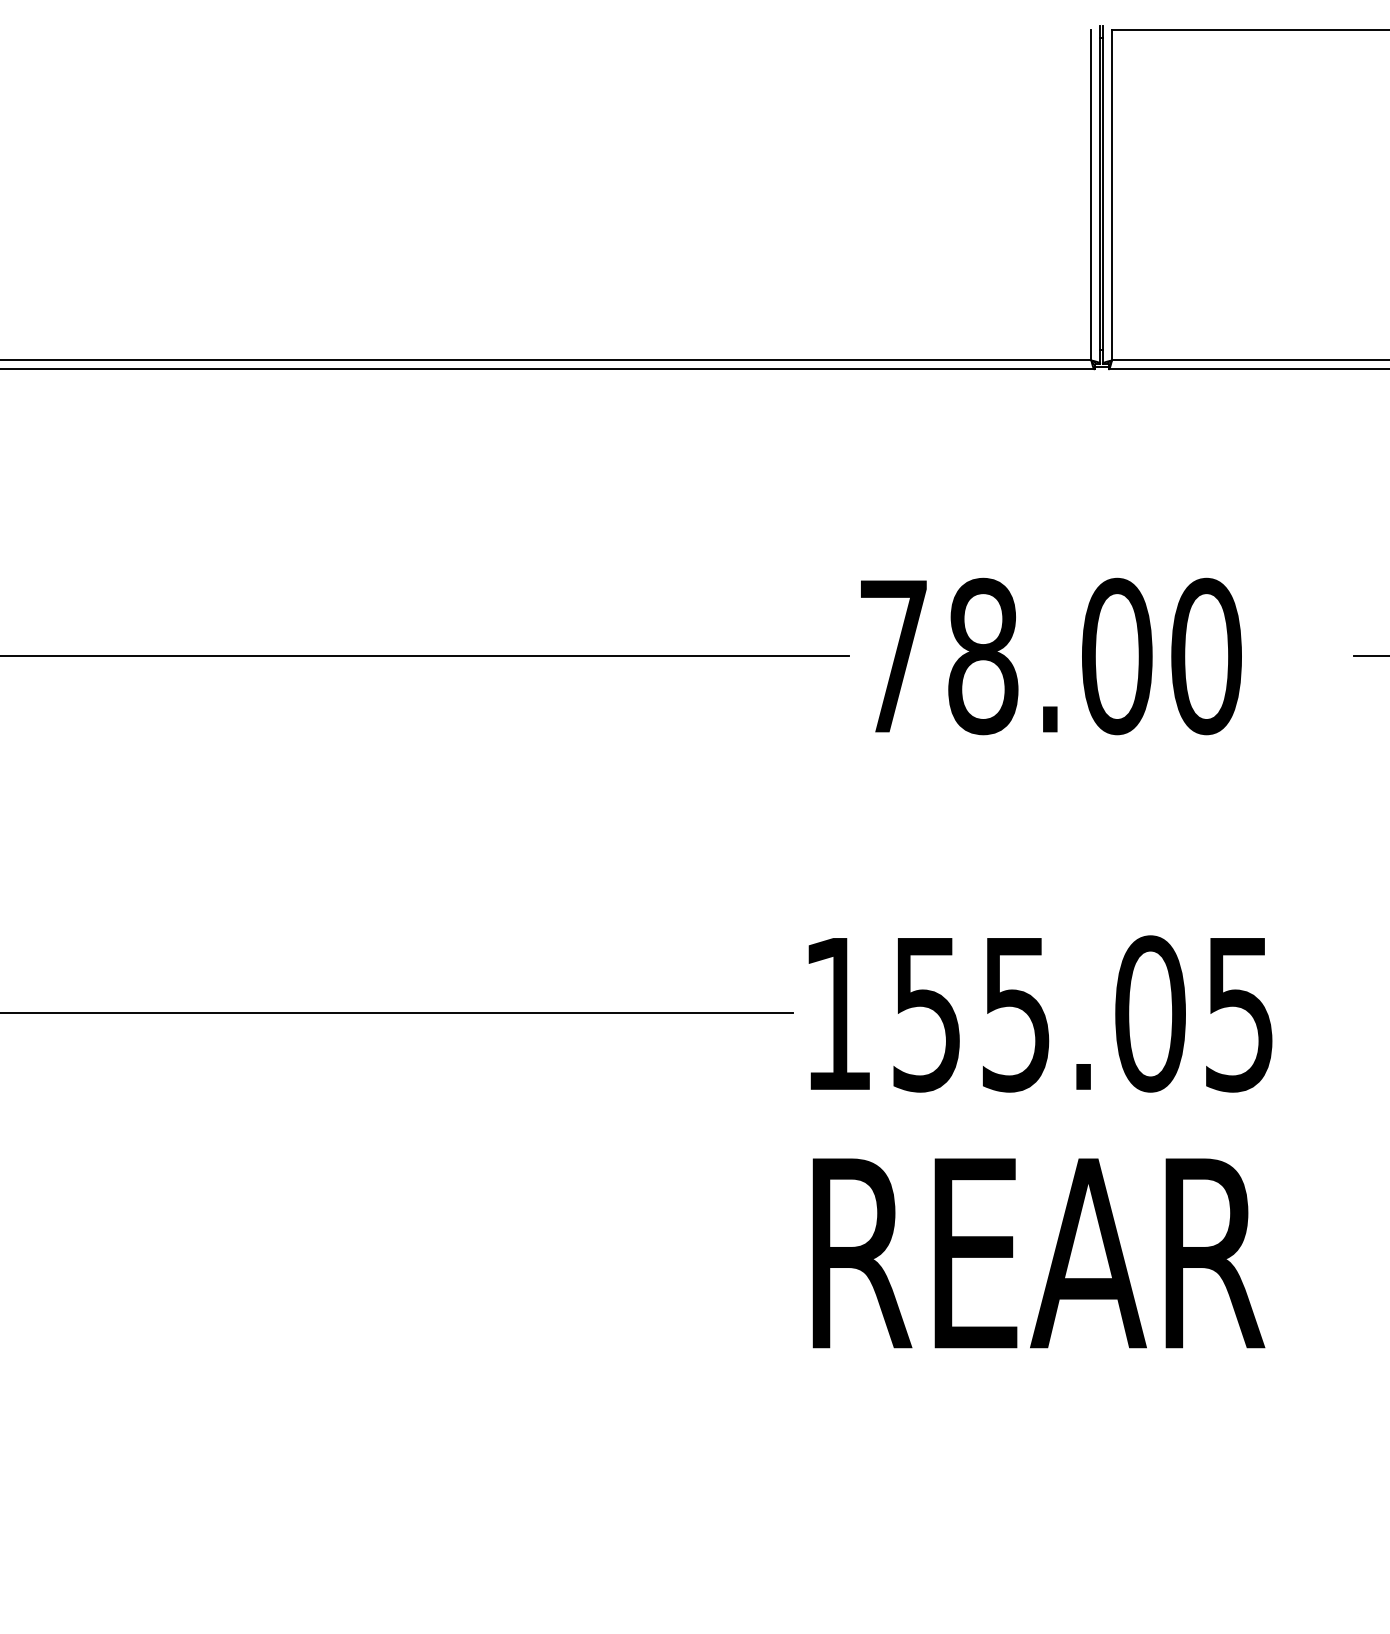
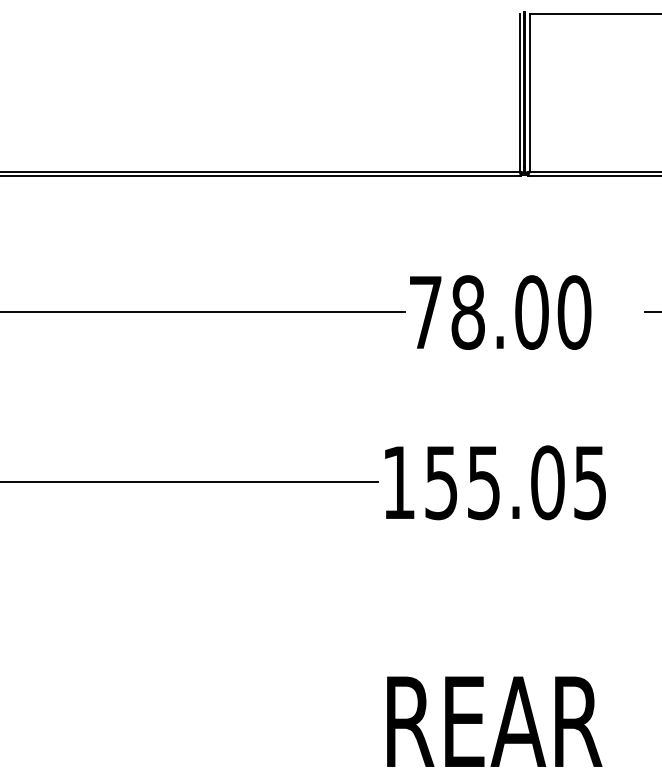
text: (1038, 1252) -> (494, 721), moved

